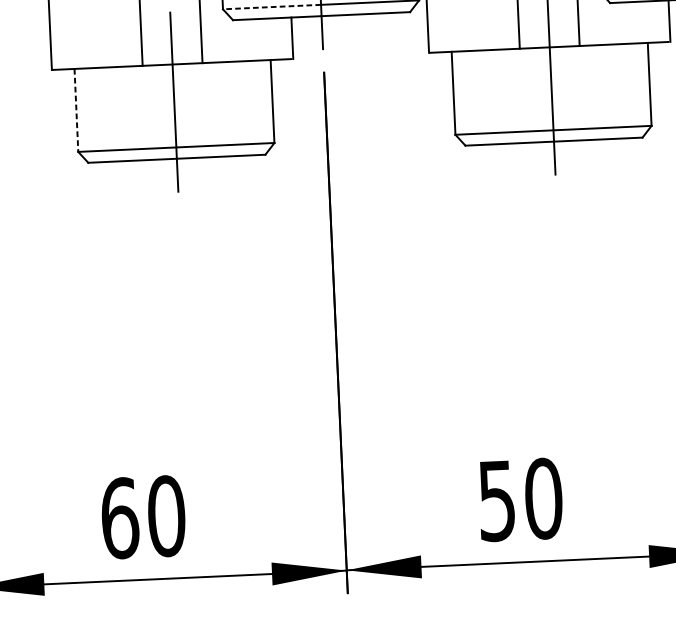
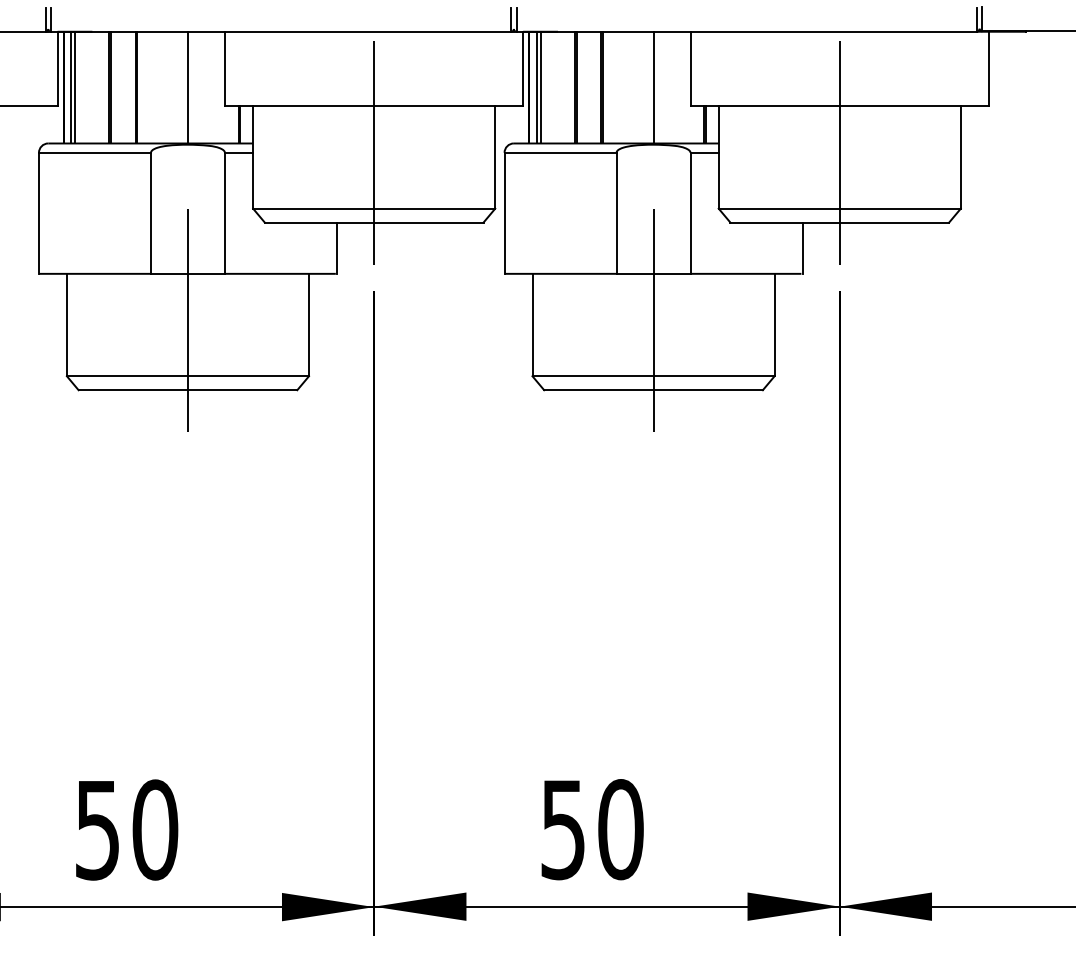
line: (271, 6) -> (313, 208), dashed -> solid
line: (76, 110) -> (66, 325), dashed -> solid
text: (119, 517) -> (97, 829), 60 -> 50

